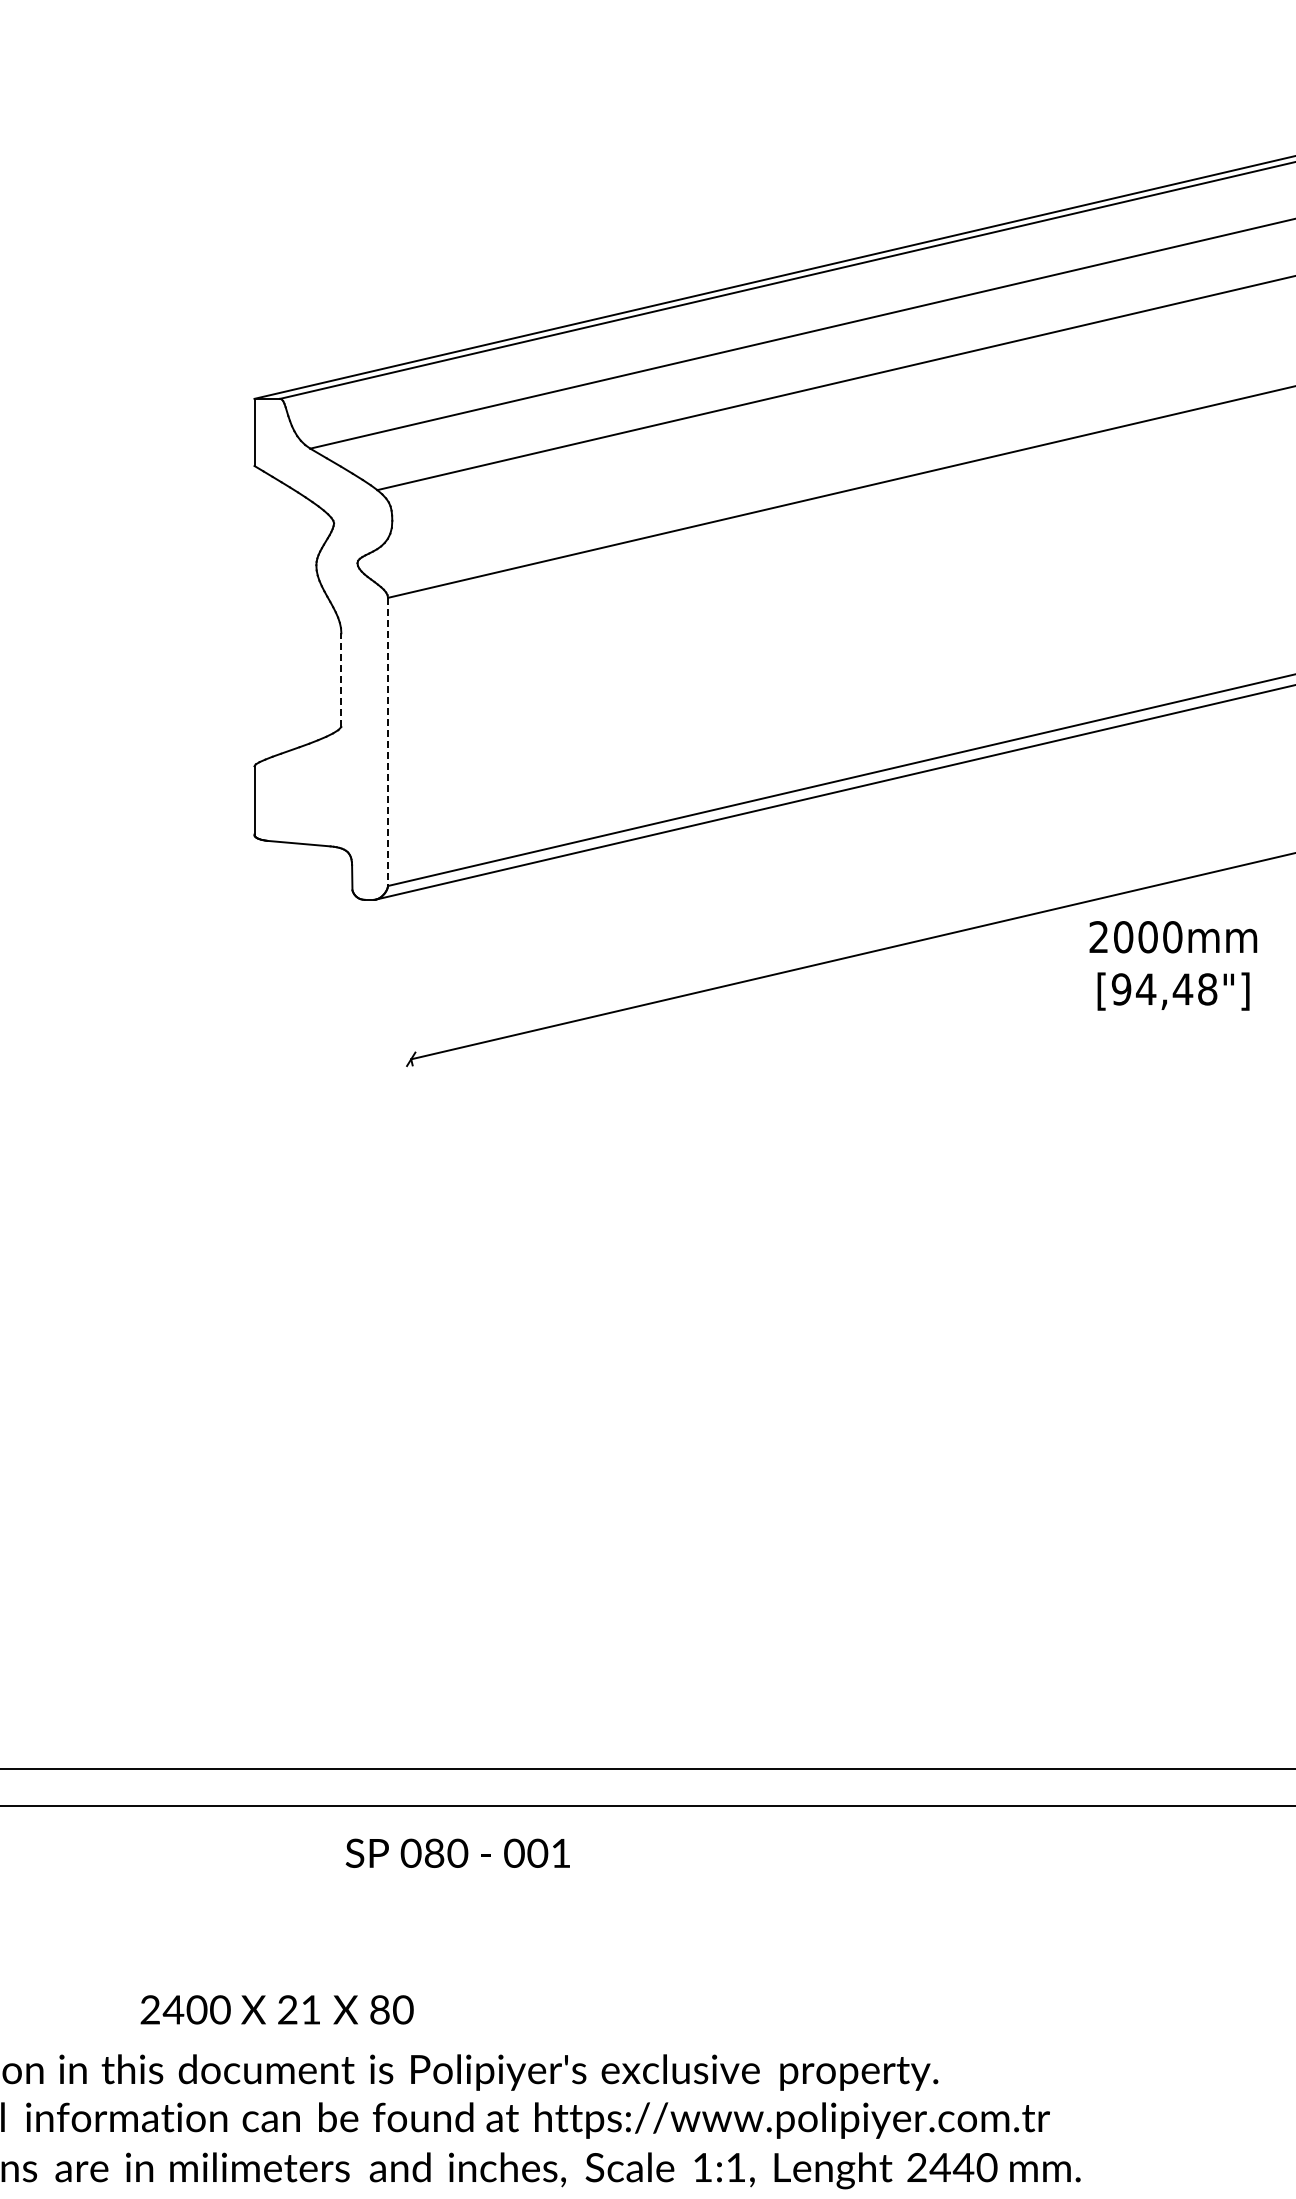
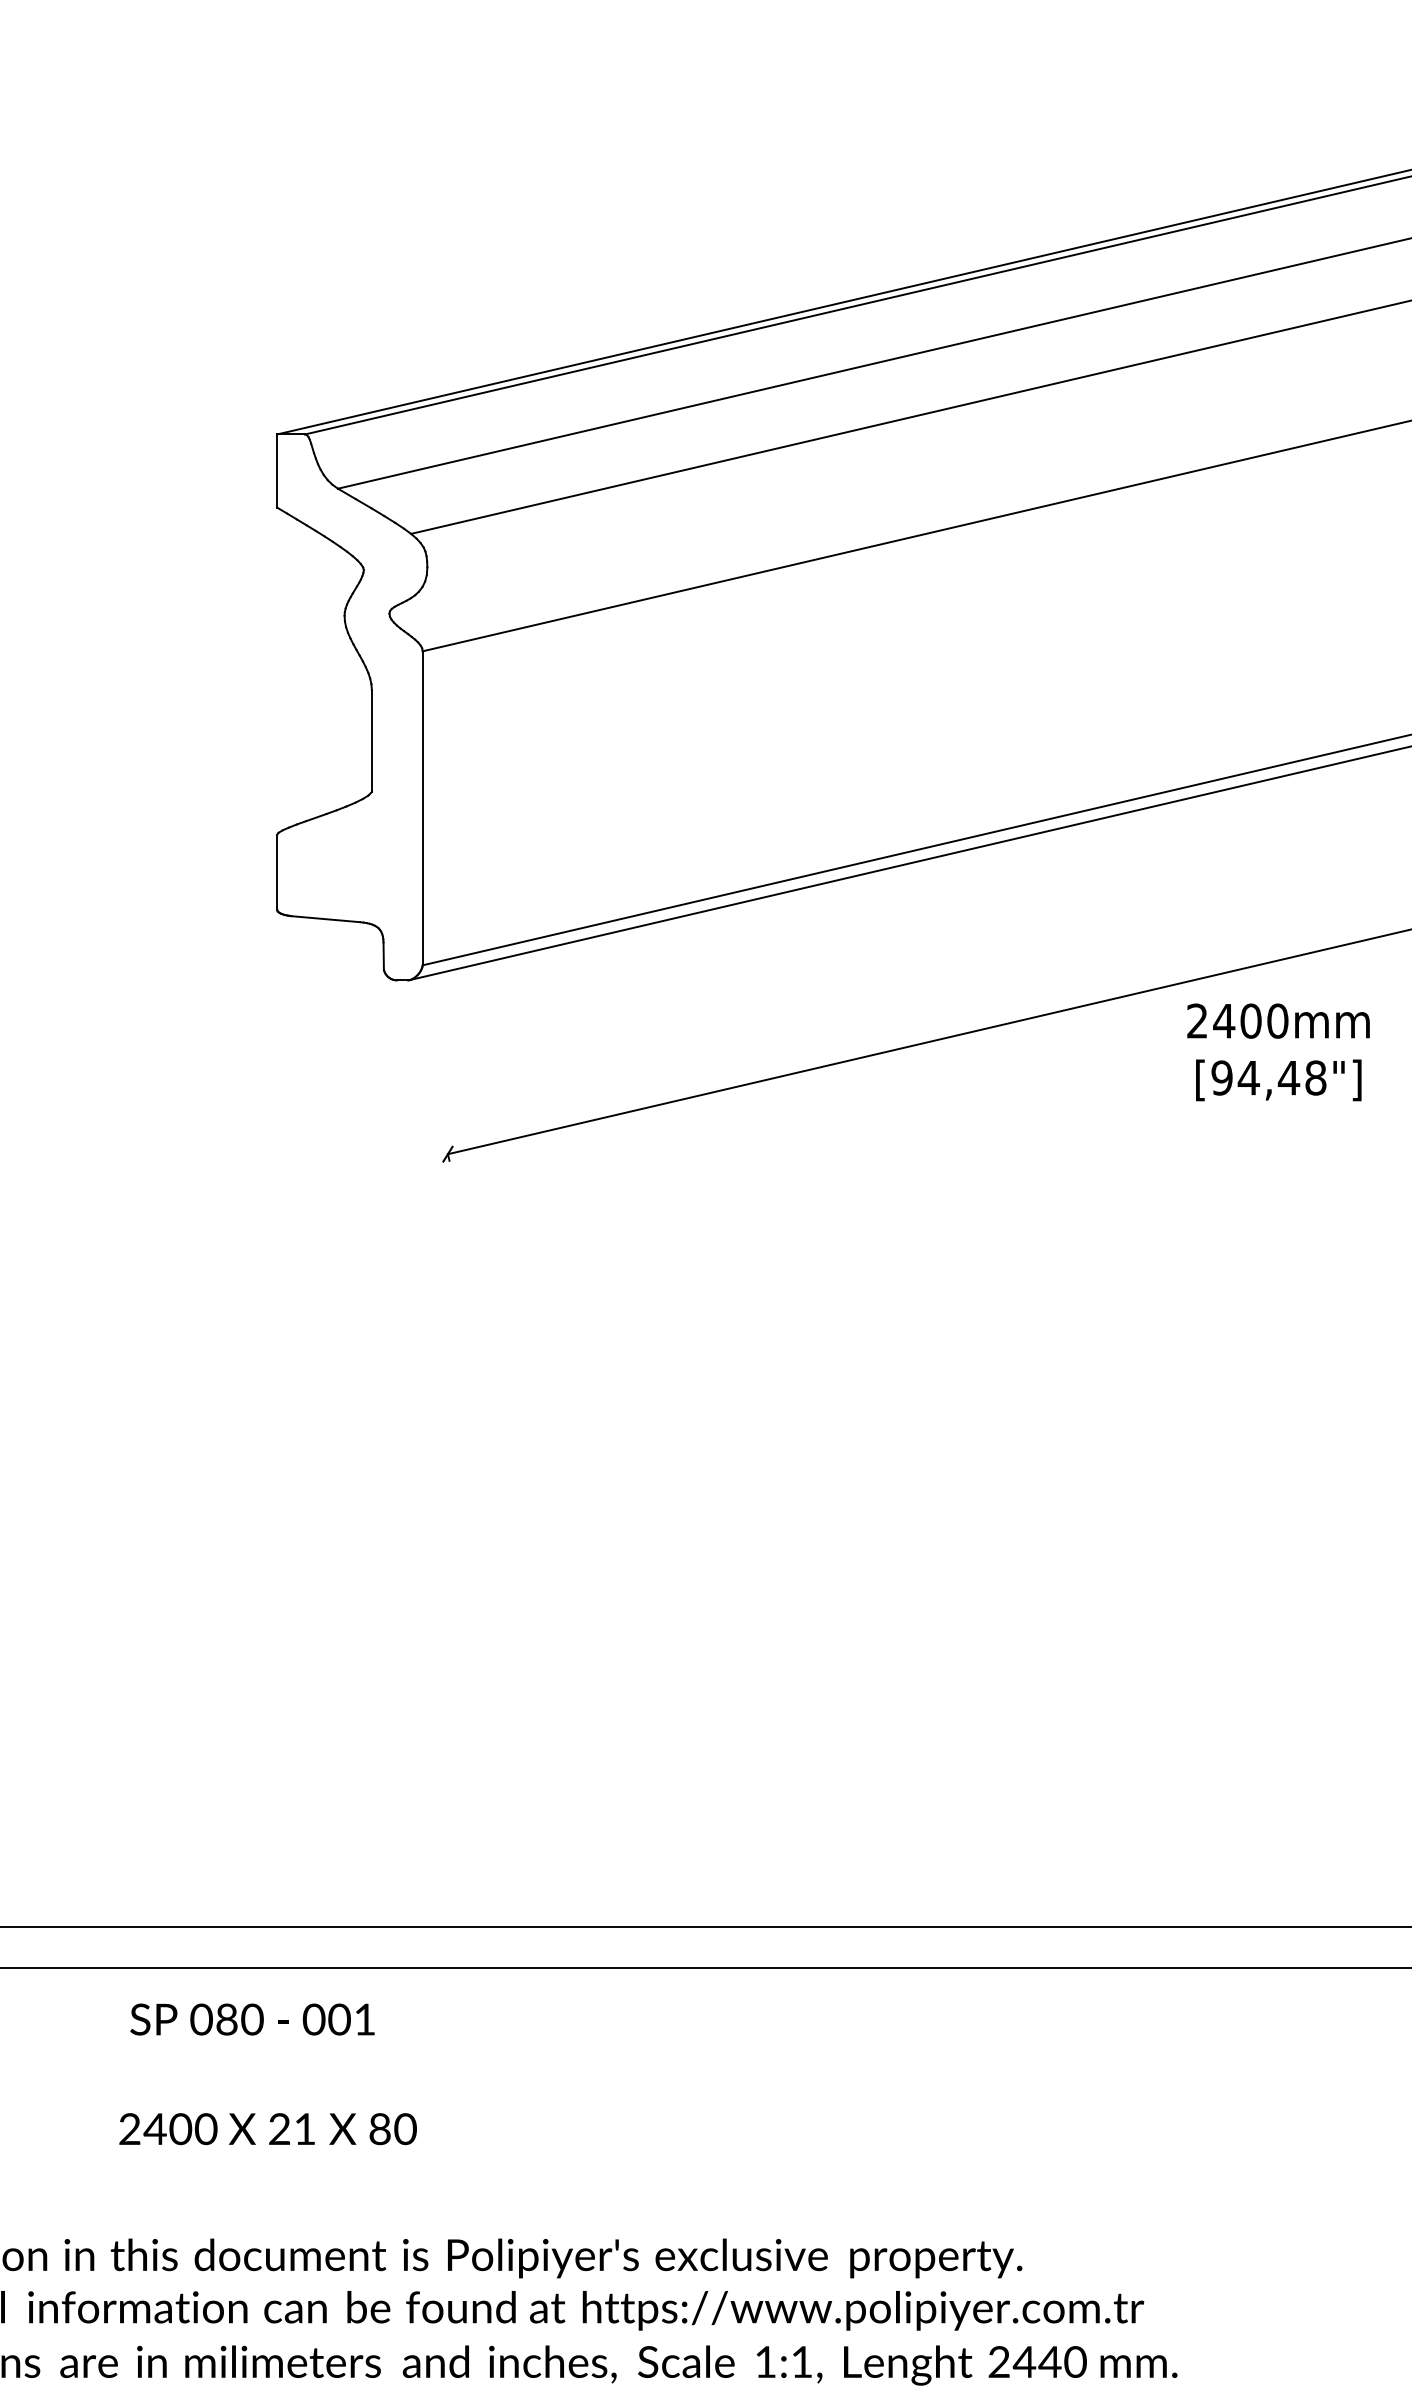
line: (341, 680) -> (371, 741), dashed -> solid
line: (388, 742) -> (423, 808), dashed -> solid
text: (1123, 937) -> (1224, 1021), 2000mm -> 2400mm
text: (457, 1852) -> (252, 2018), moved
text: (276, 2009) -> (267, 2128), moved

